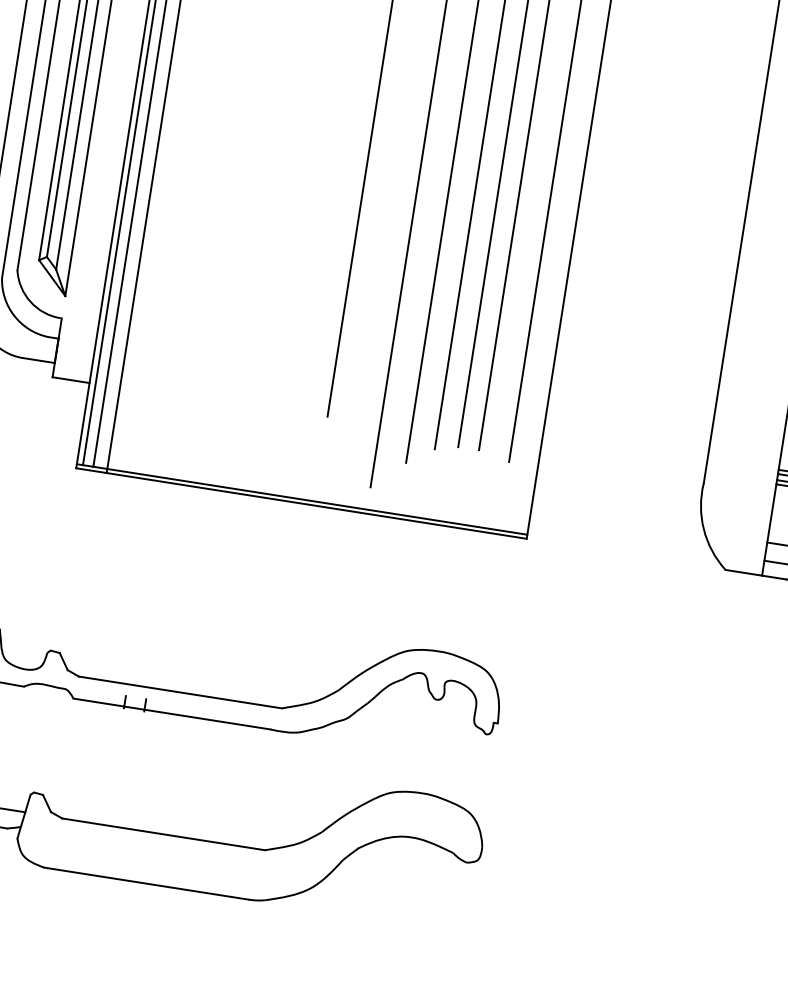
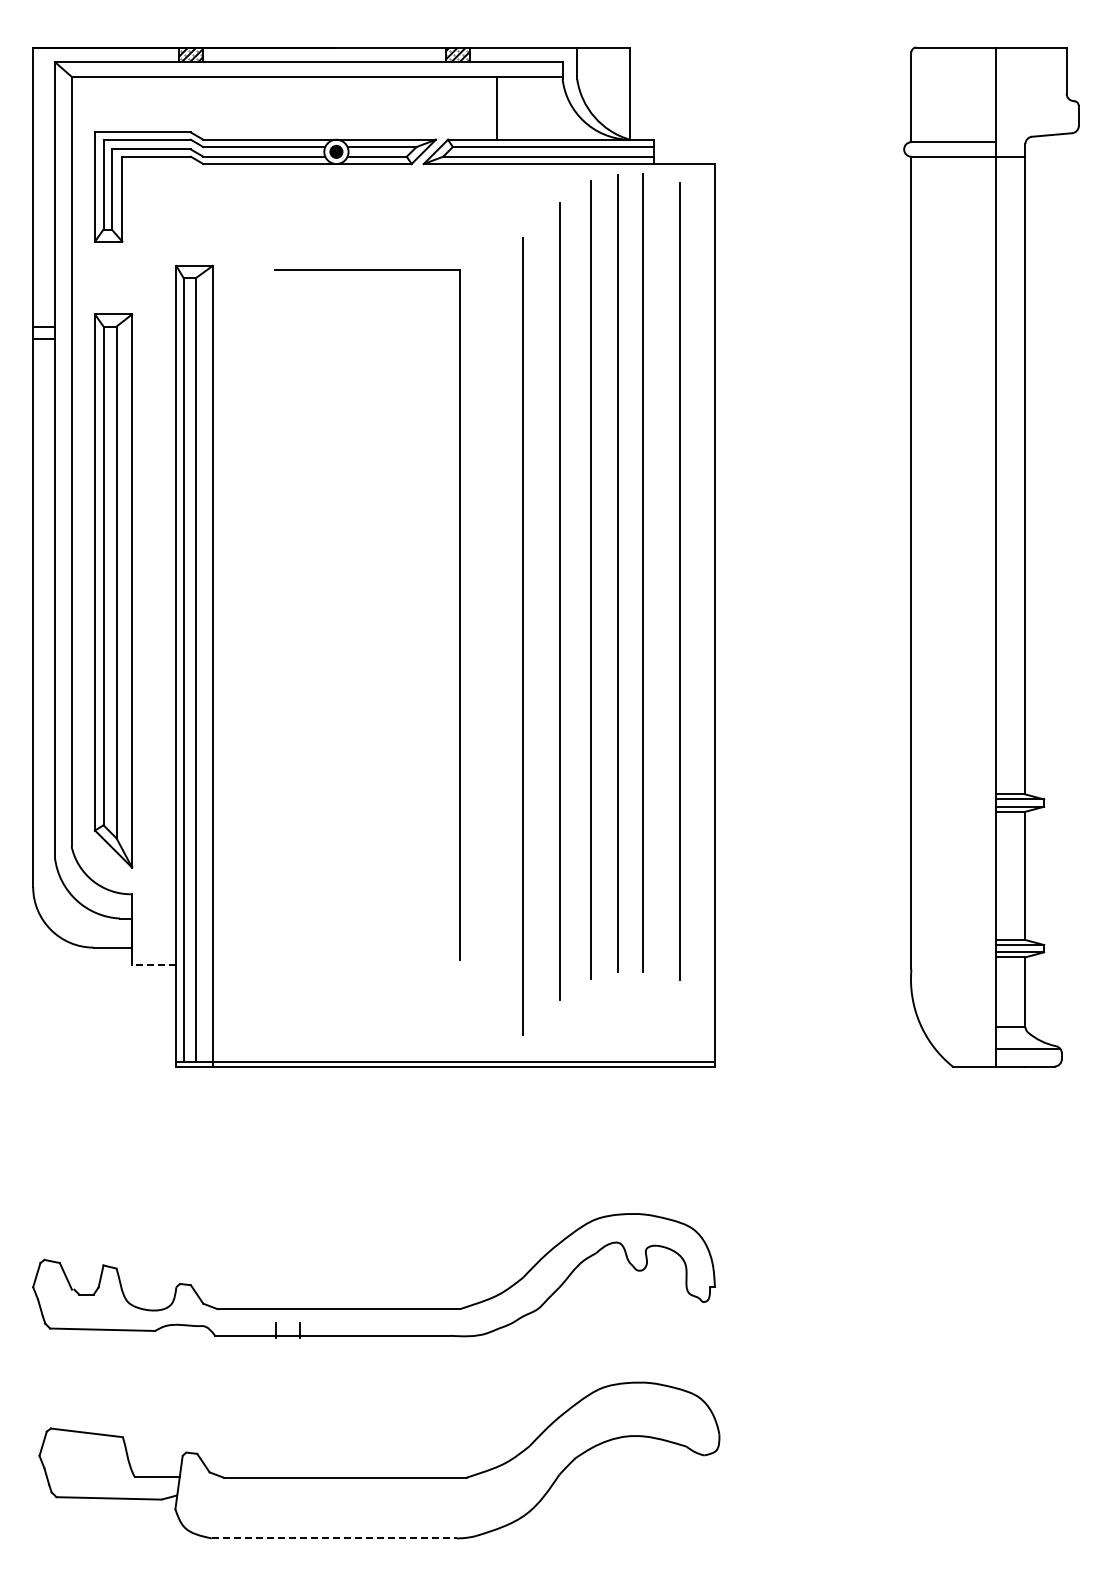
line: (70, 379) -> (153, 964), solid -> dashed
line: (146, 883) -> (334, 1538), solid -> dashed

